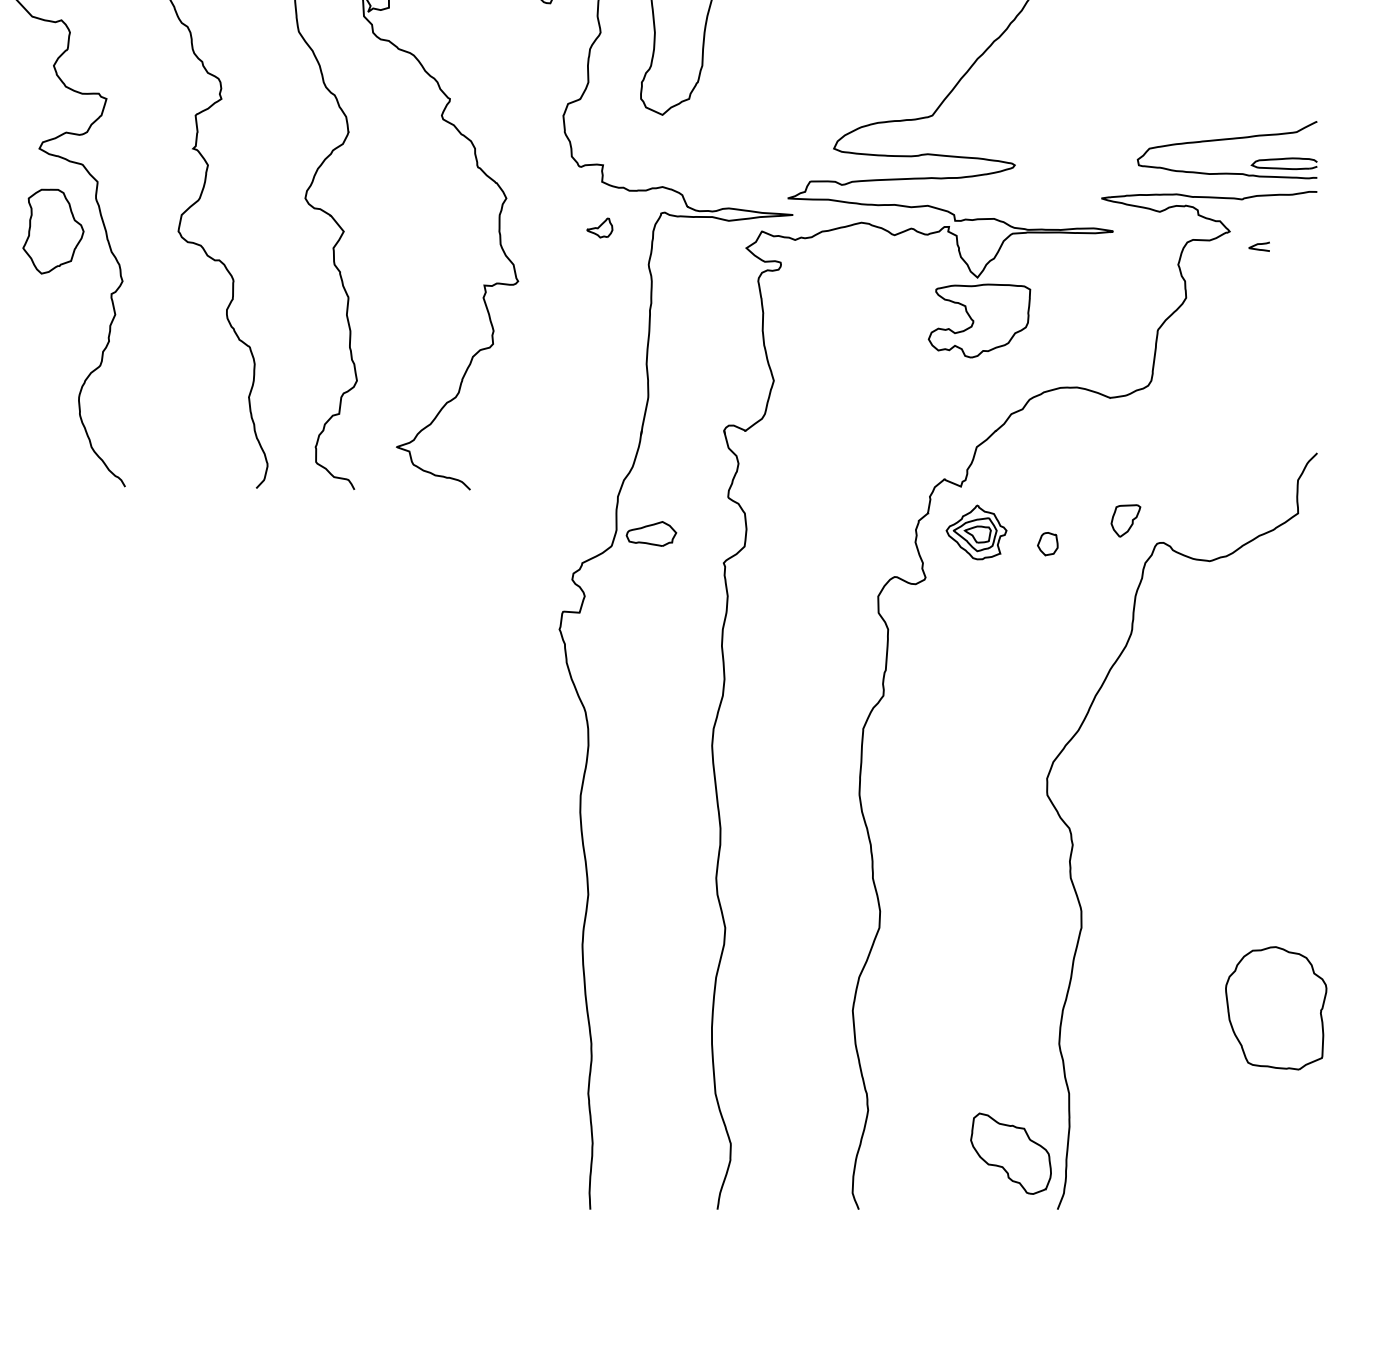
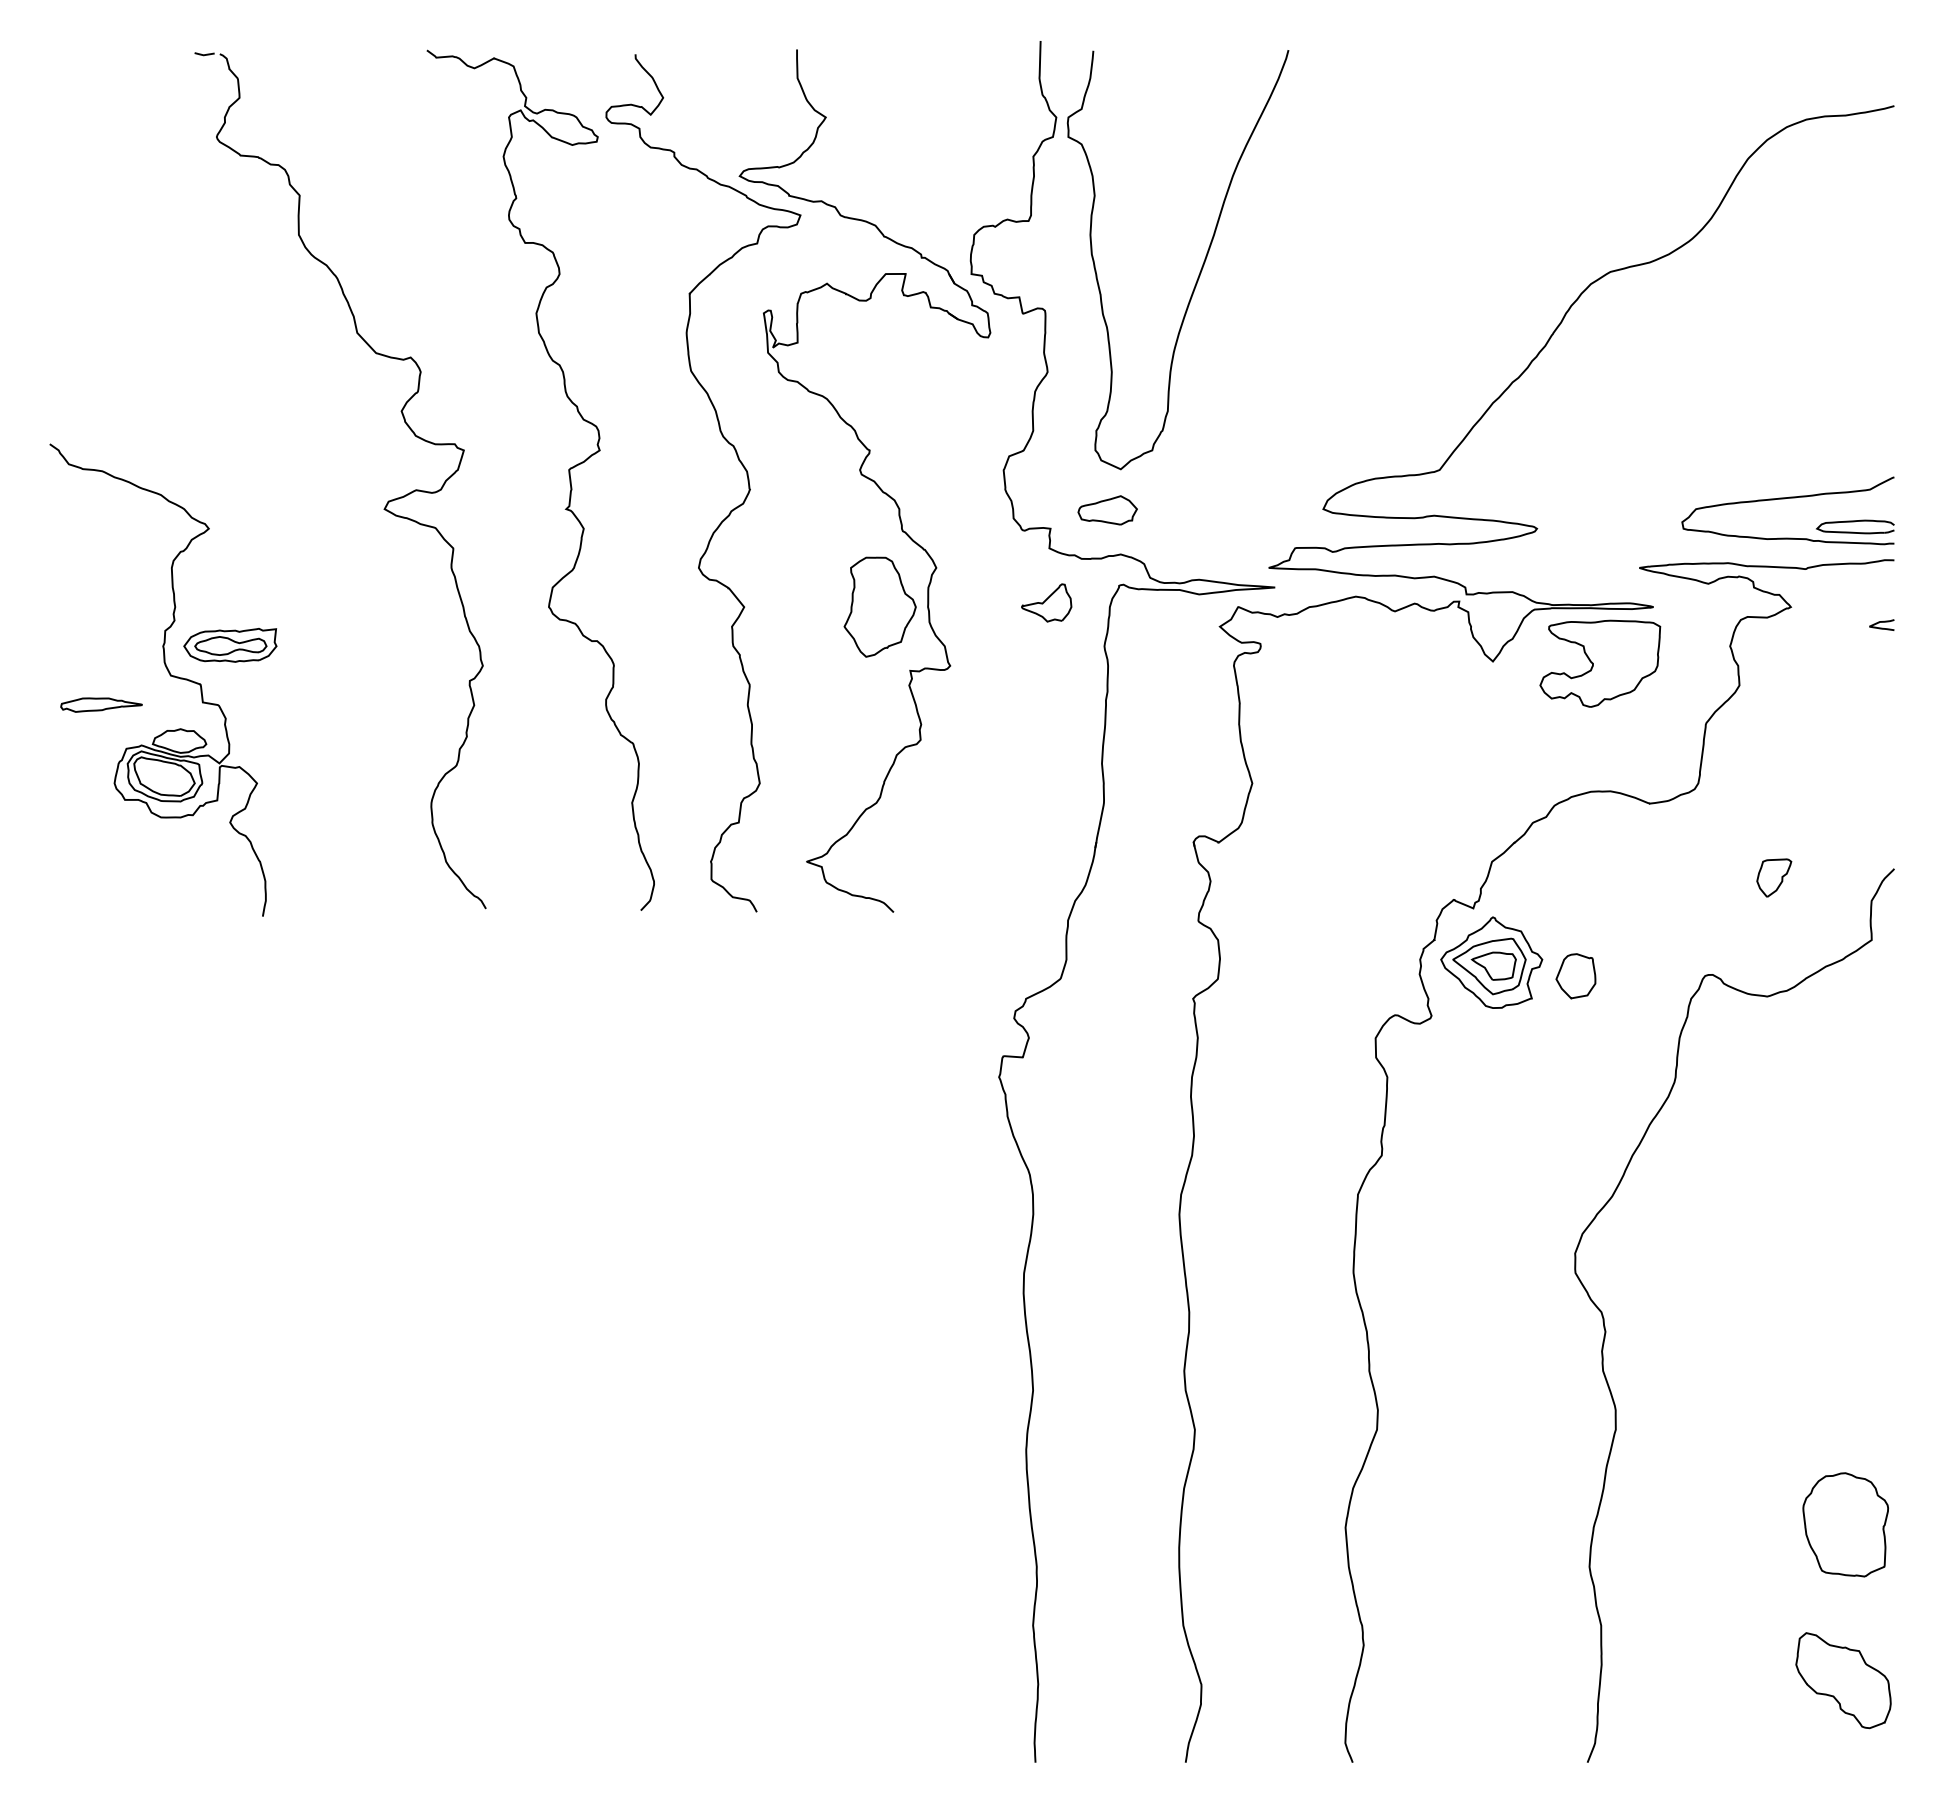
part: (599, 227) -> (1046, 602), size x1.67
part: (52, 231) -> (879, 606), moved
curve: (1259, 244) -> (1881, 622), moved
part: (979, 320) -> (1600, 663), moved
part: (1126, 520) -> (1774, 877), moved
part: (976, 532) -> (1491, 962), size x1.43
part: (651, 534) -> (1107, 510), moved
part: (1047, 544) -> (1575, 976), size x1.67
part: (1275, 1008) -> (1845, 1524), size x0.71
part: (1011, 1153) -> (1843, 1680), moved

